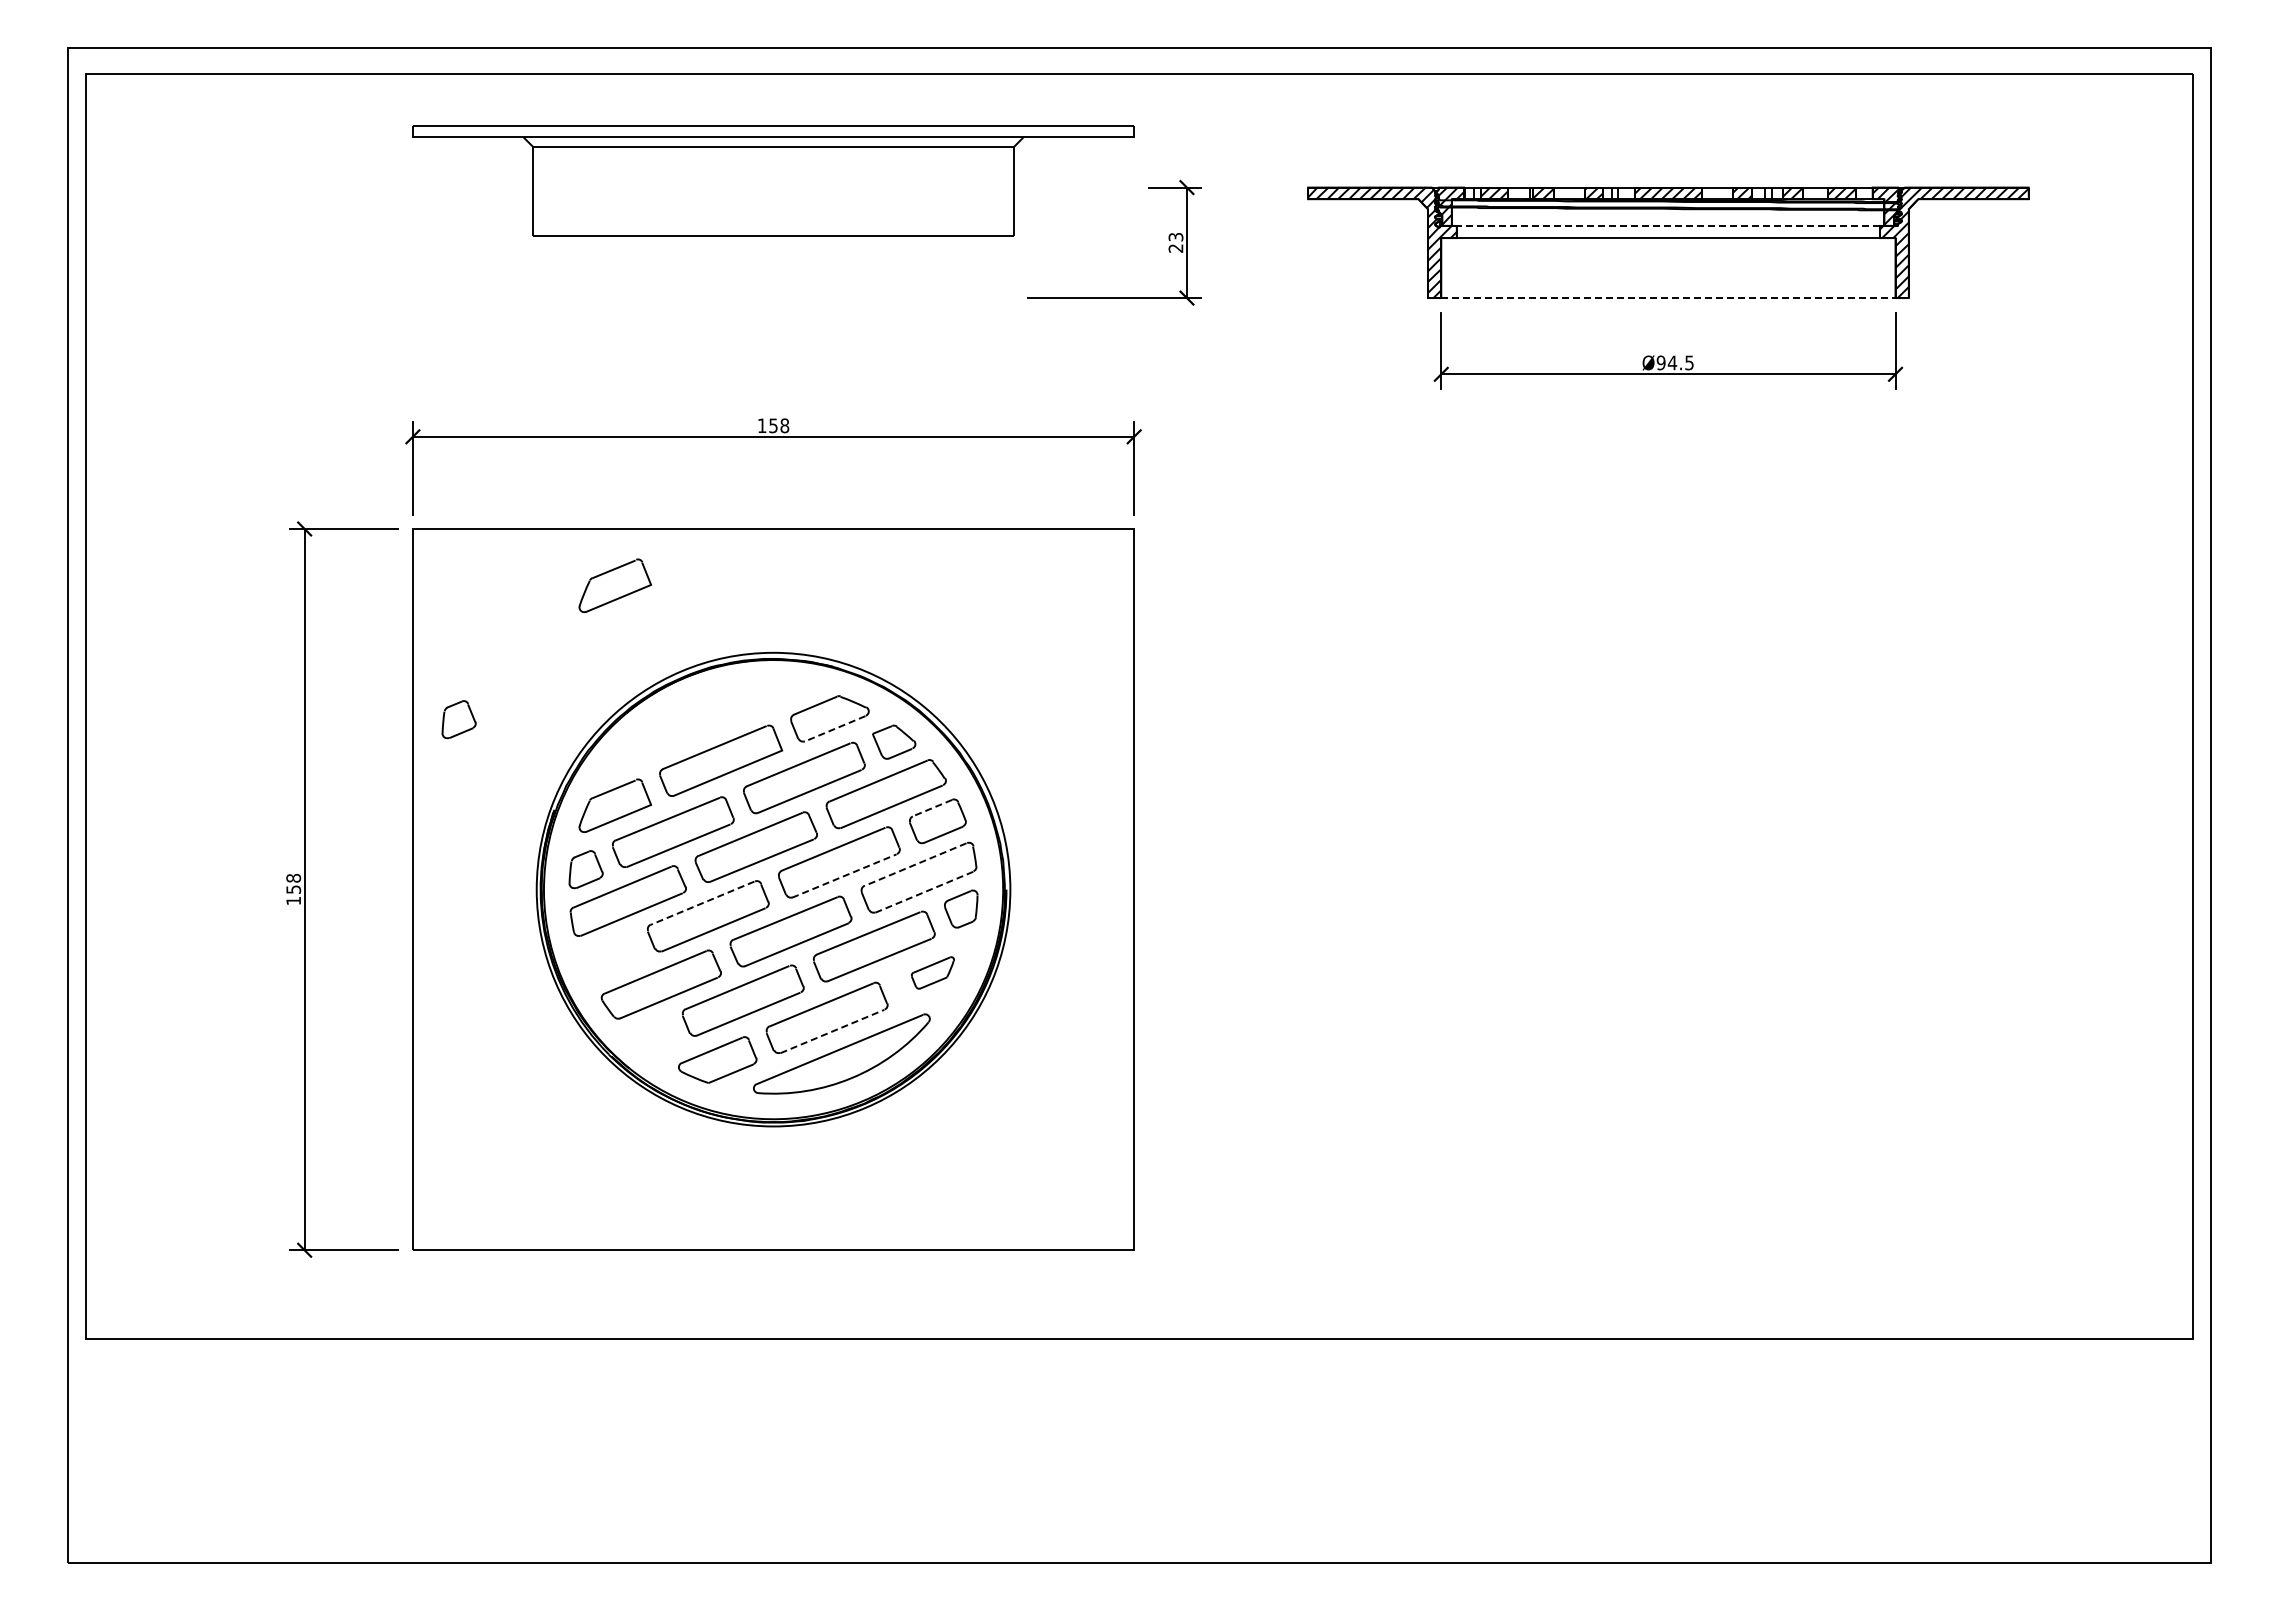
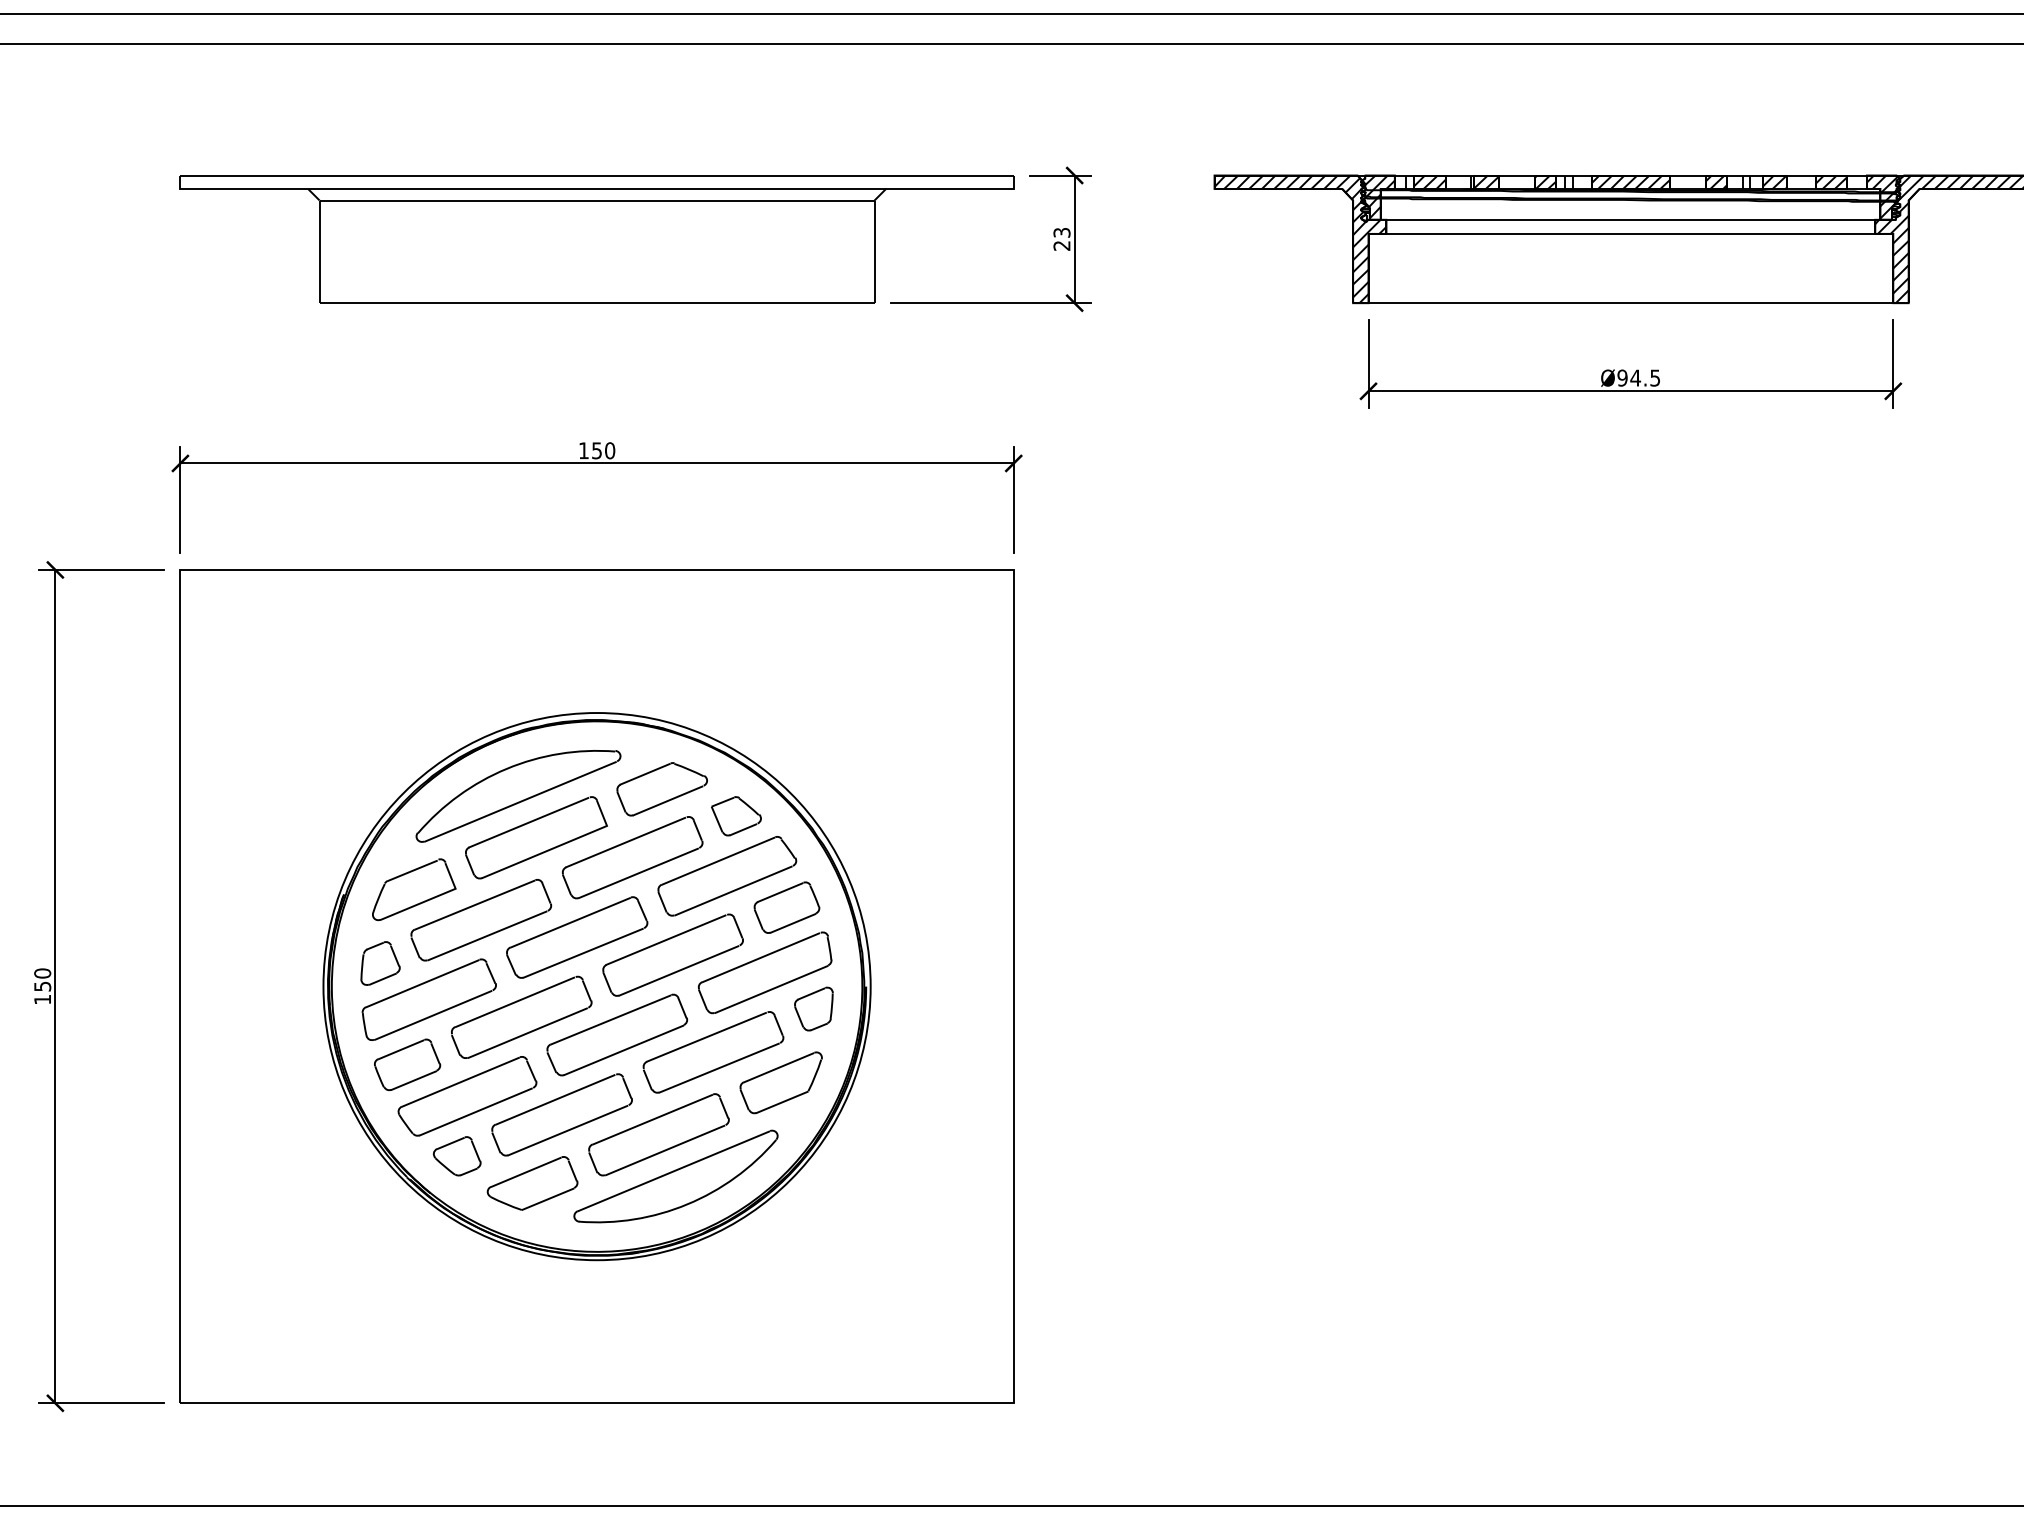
part: (773, 180) -> (597, 238), moved
line: (1668, 225) -> (1631, 219), dashed -> solid
line: (1668, 298) -> (1631, 303), dashed -> solid
text: (784, 425) -> (609, 450), 158 -> 150
part: (615, 585) -> (414, 635), removed
part: (458, 719) -> (233, 790), removed
part: (705, 724) -> (518, 795), added
line: (834, 729) -> (667, 801), dashed -> solid
line: (932, 808) -> (780, 892), dashed -> solid
line: (914, 864) -> (759, 957), dashed -> solid
line: (844, 876) -> (679, 971), dashed -> solid
text: (293, 877) -> (42, 972), 158 -> 150
line: (925, 891) -> (772, 988), dashed -> solid
line: (702, 903) -> (514, 1002), dashed -> solid
part: (609, 957) -> (407, 1065), added
part: (932, 972) -> (780, 1082), size x1.67
line: (832, 1031) -> (665, 1150), dashed -> solid
part: (652, 1036) -> (457, 1156), added

